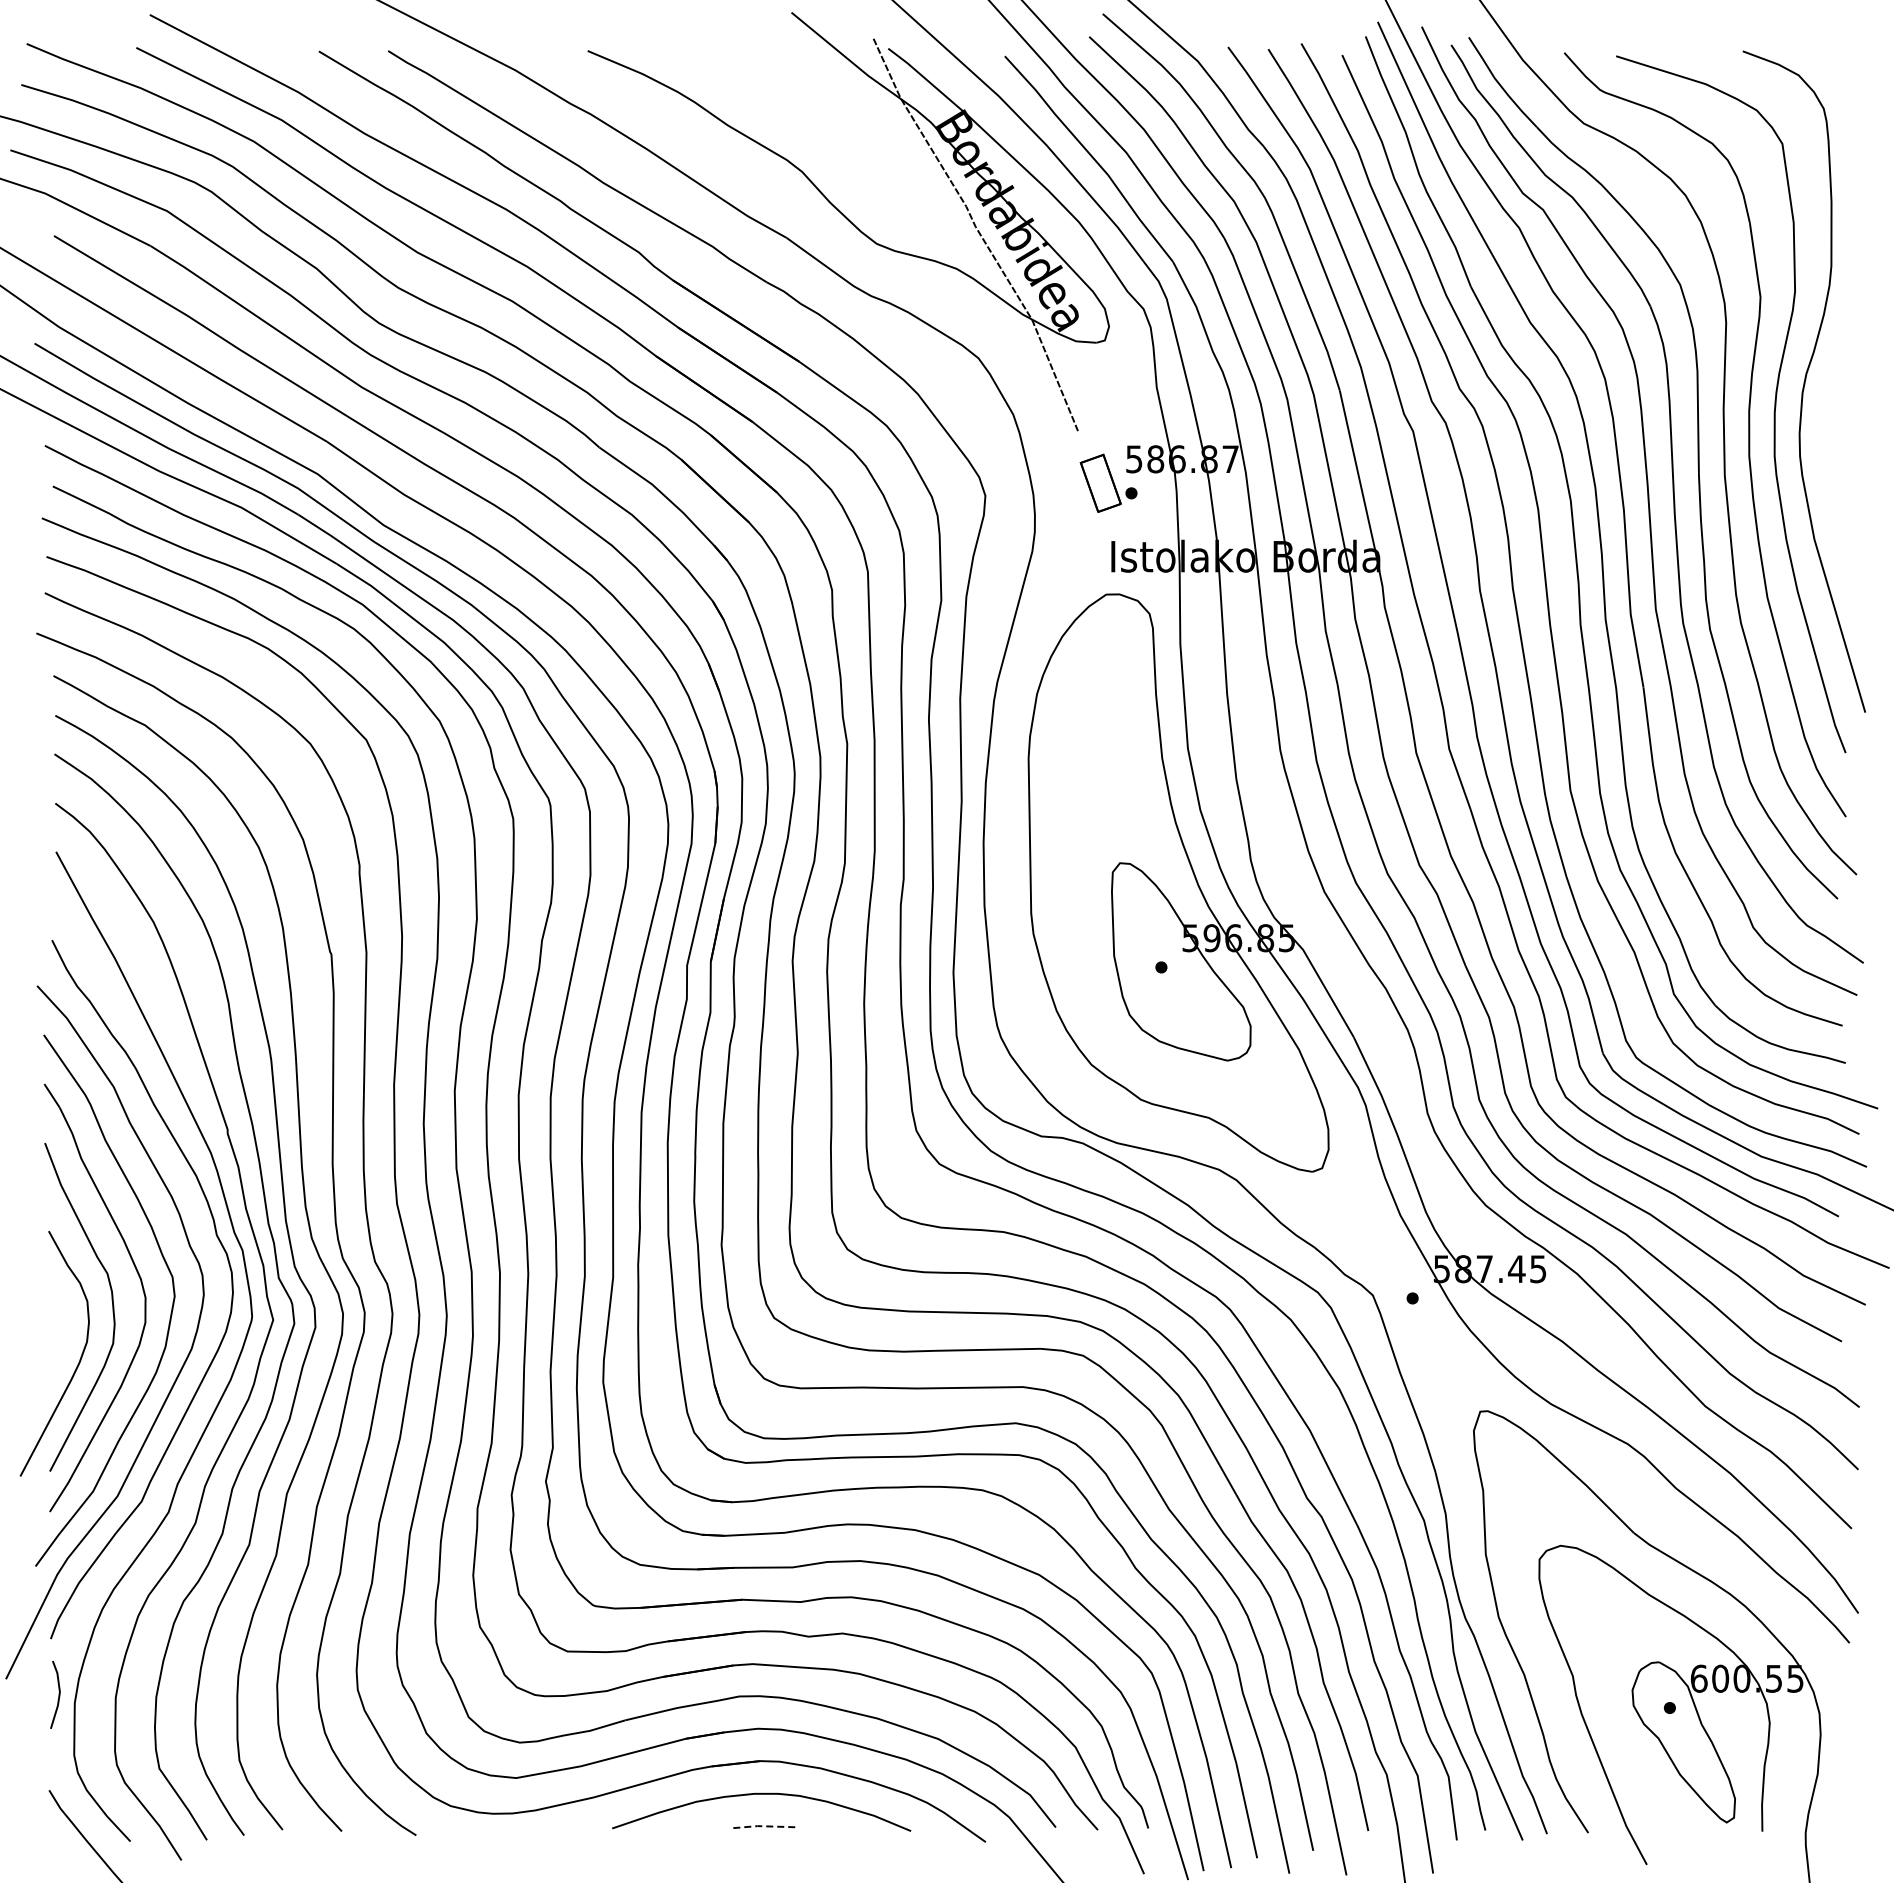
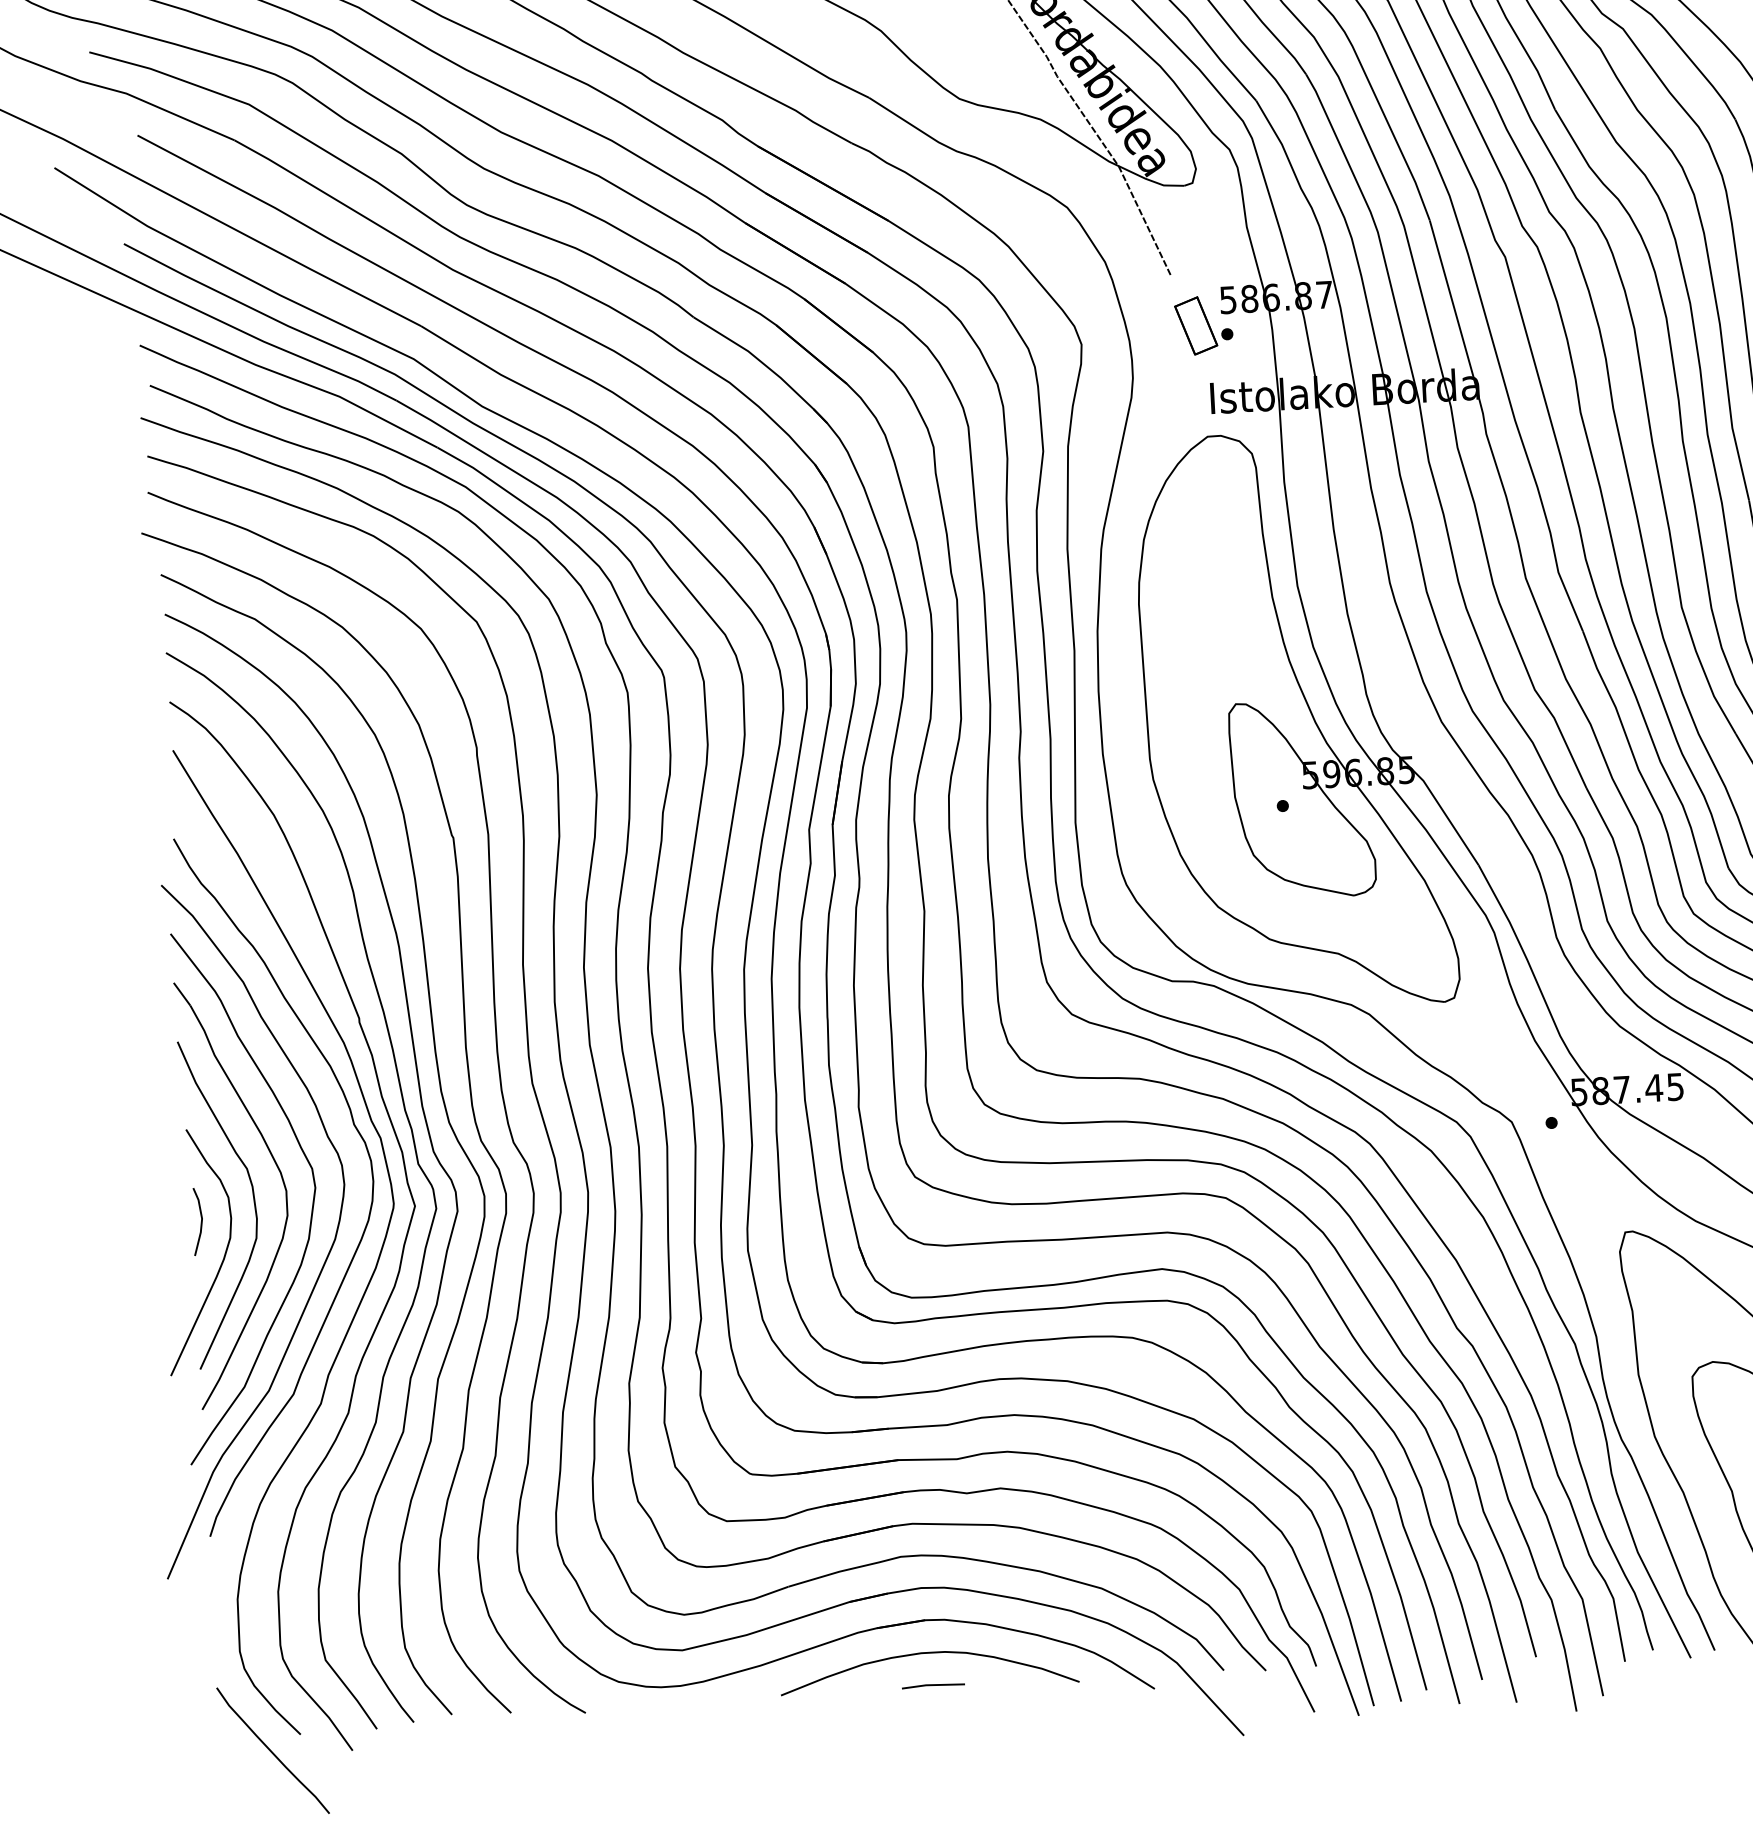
line: (58, 1694) -> (200, 1221), moved
line: (764, 1826) -> (932, 1685), dashed -> solid

